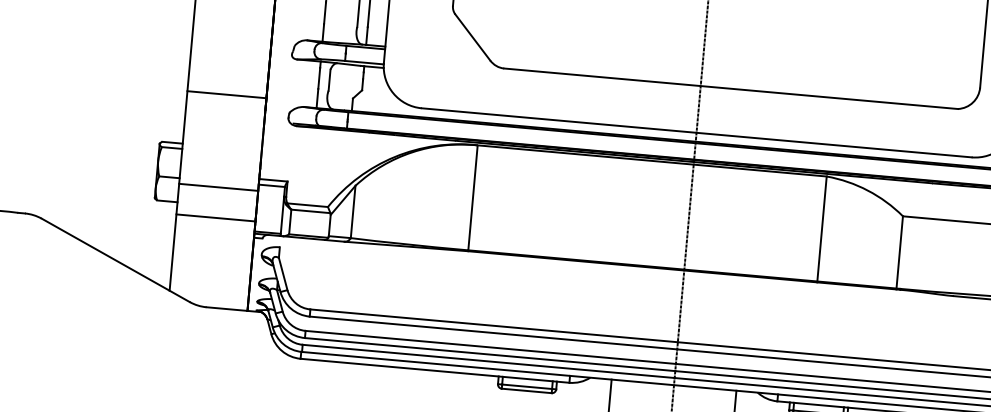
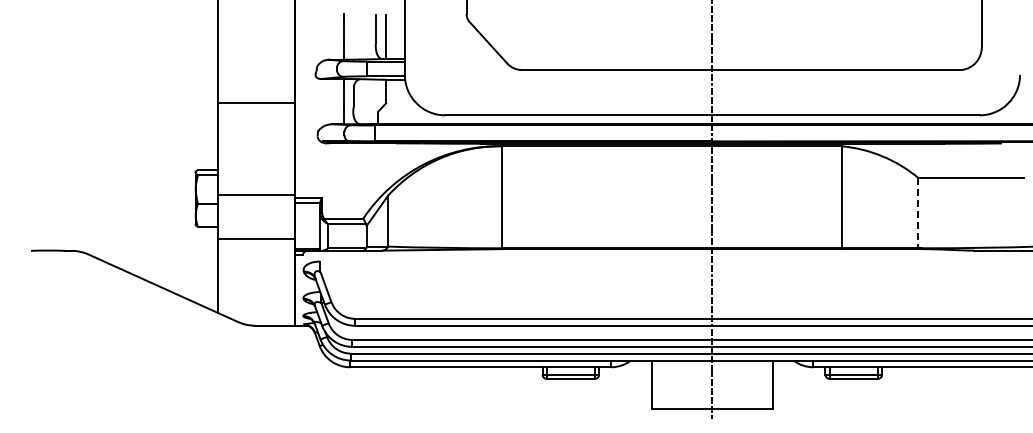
line: (226, 95) -> (255, 103), moved
line: (217, 187) -> (255, 195), moved
line: (899, 252) -> (918, 213), solid -> dashed

